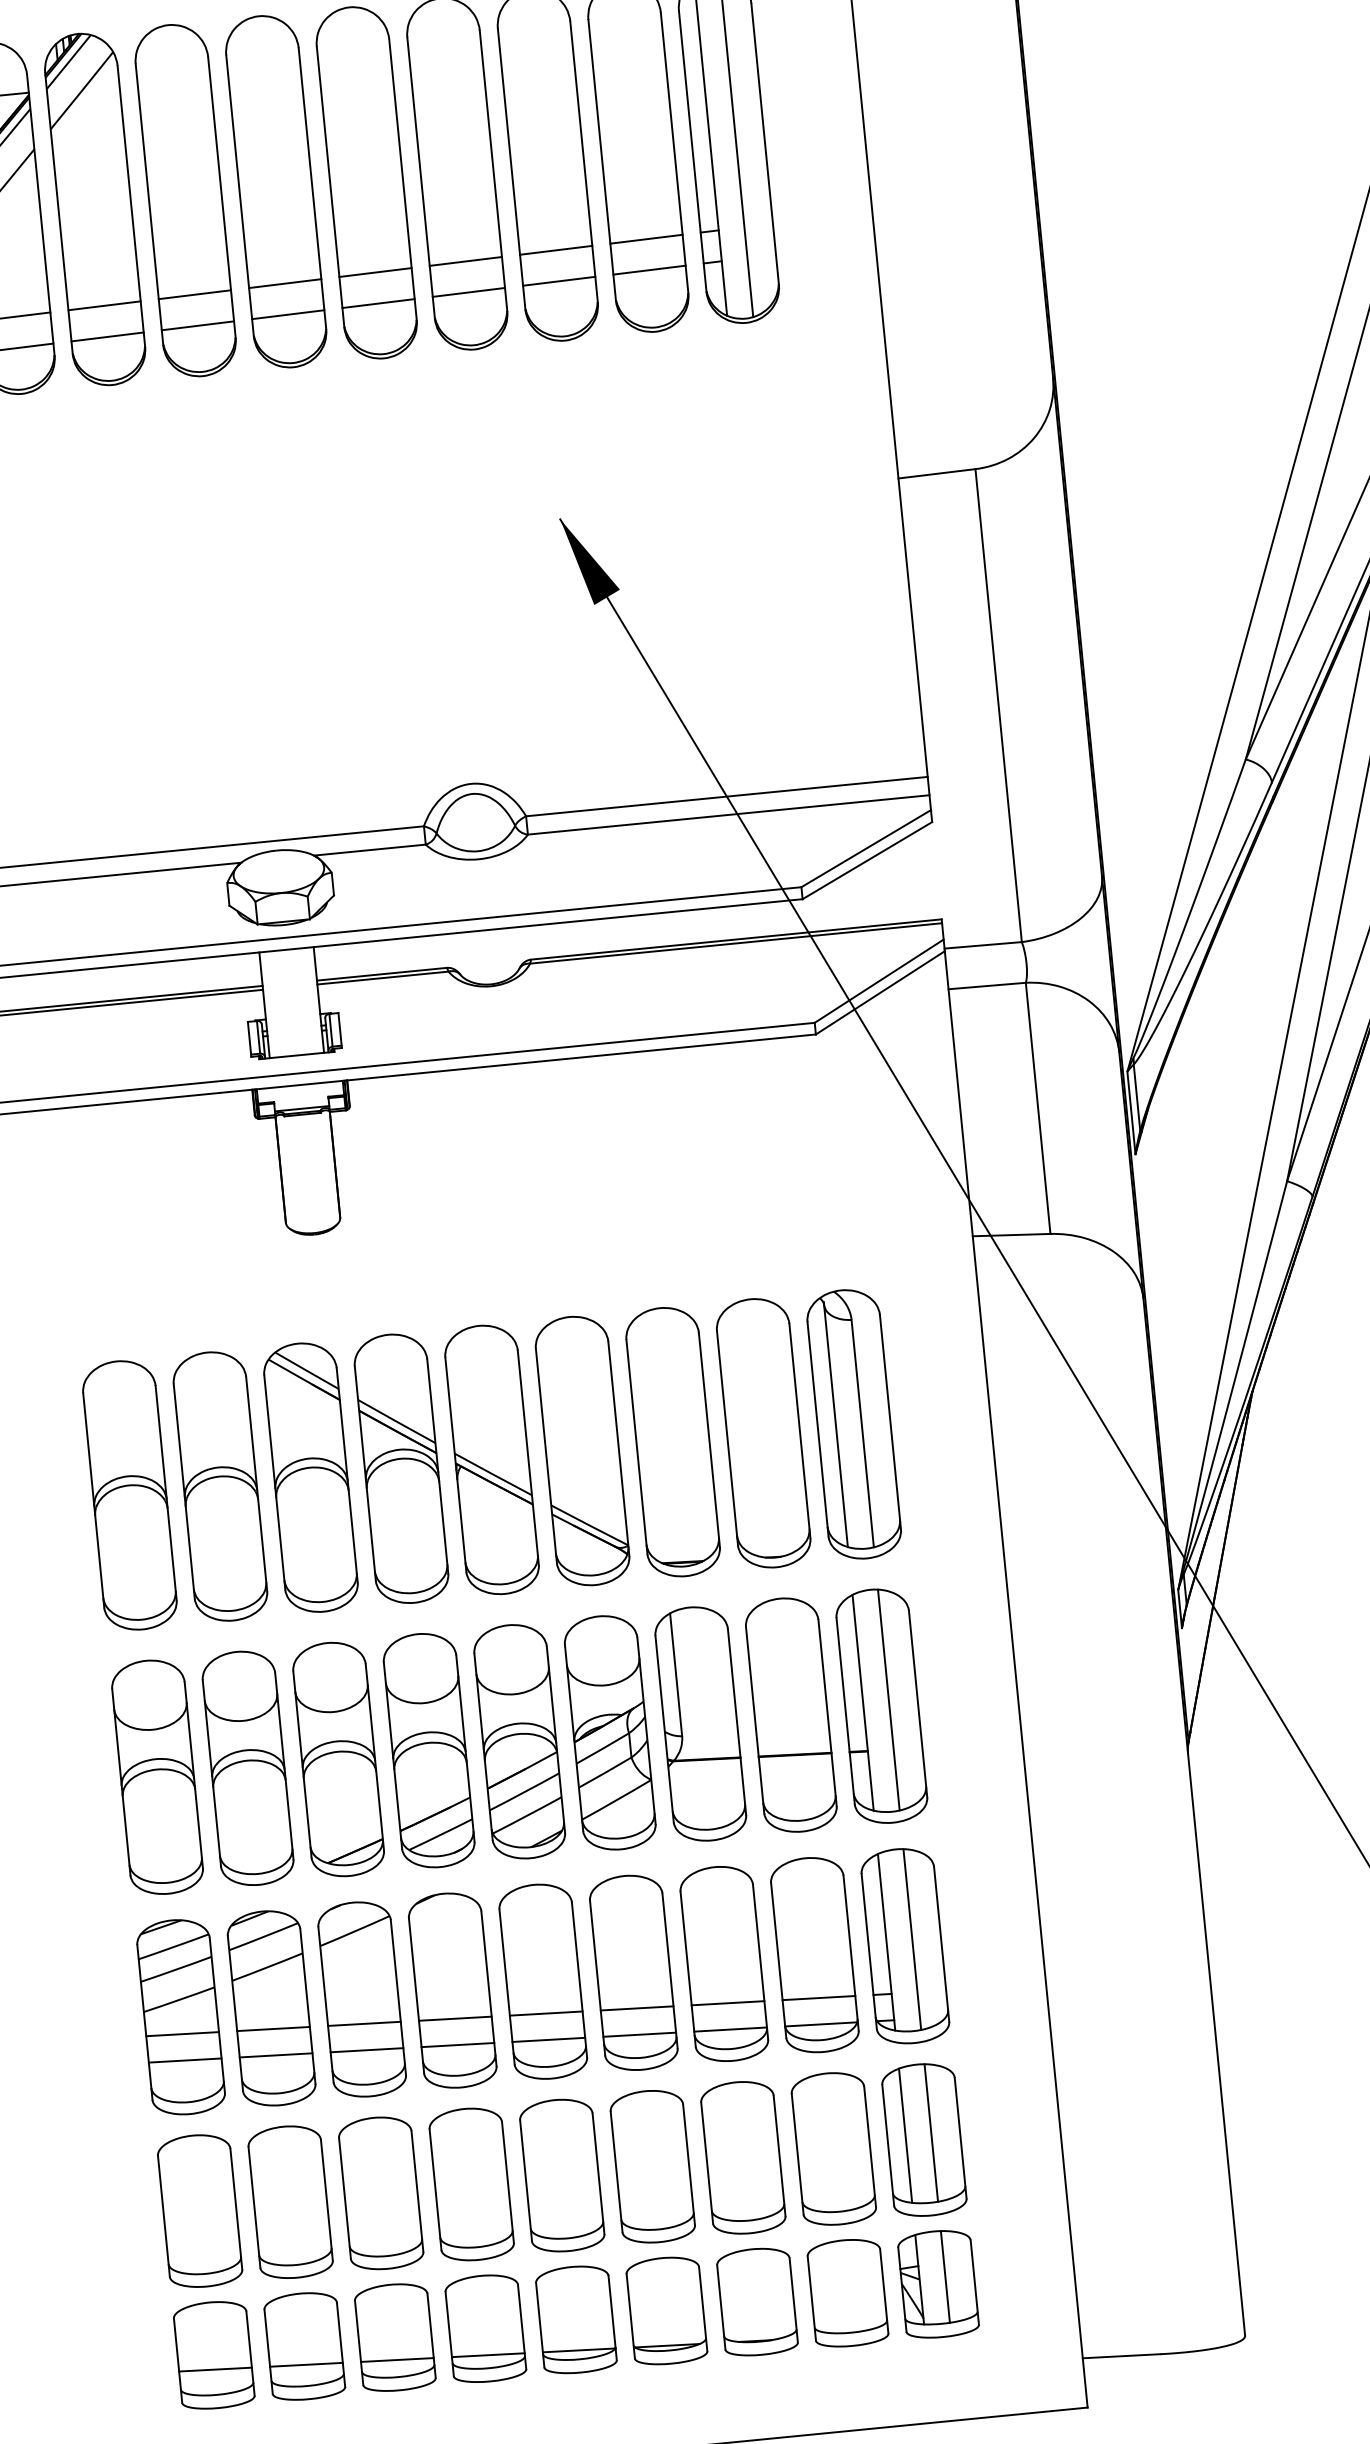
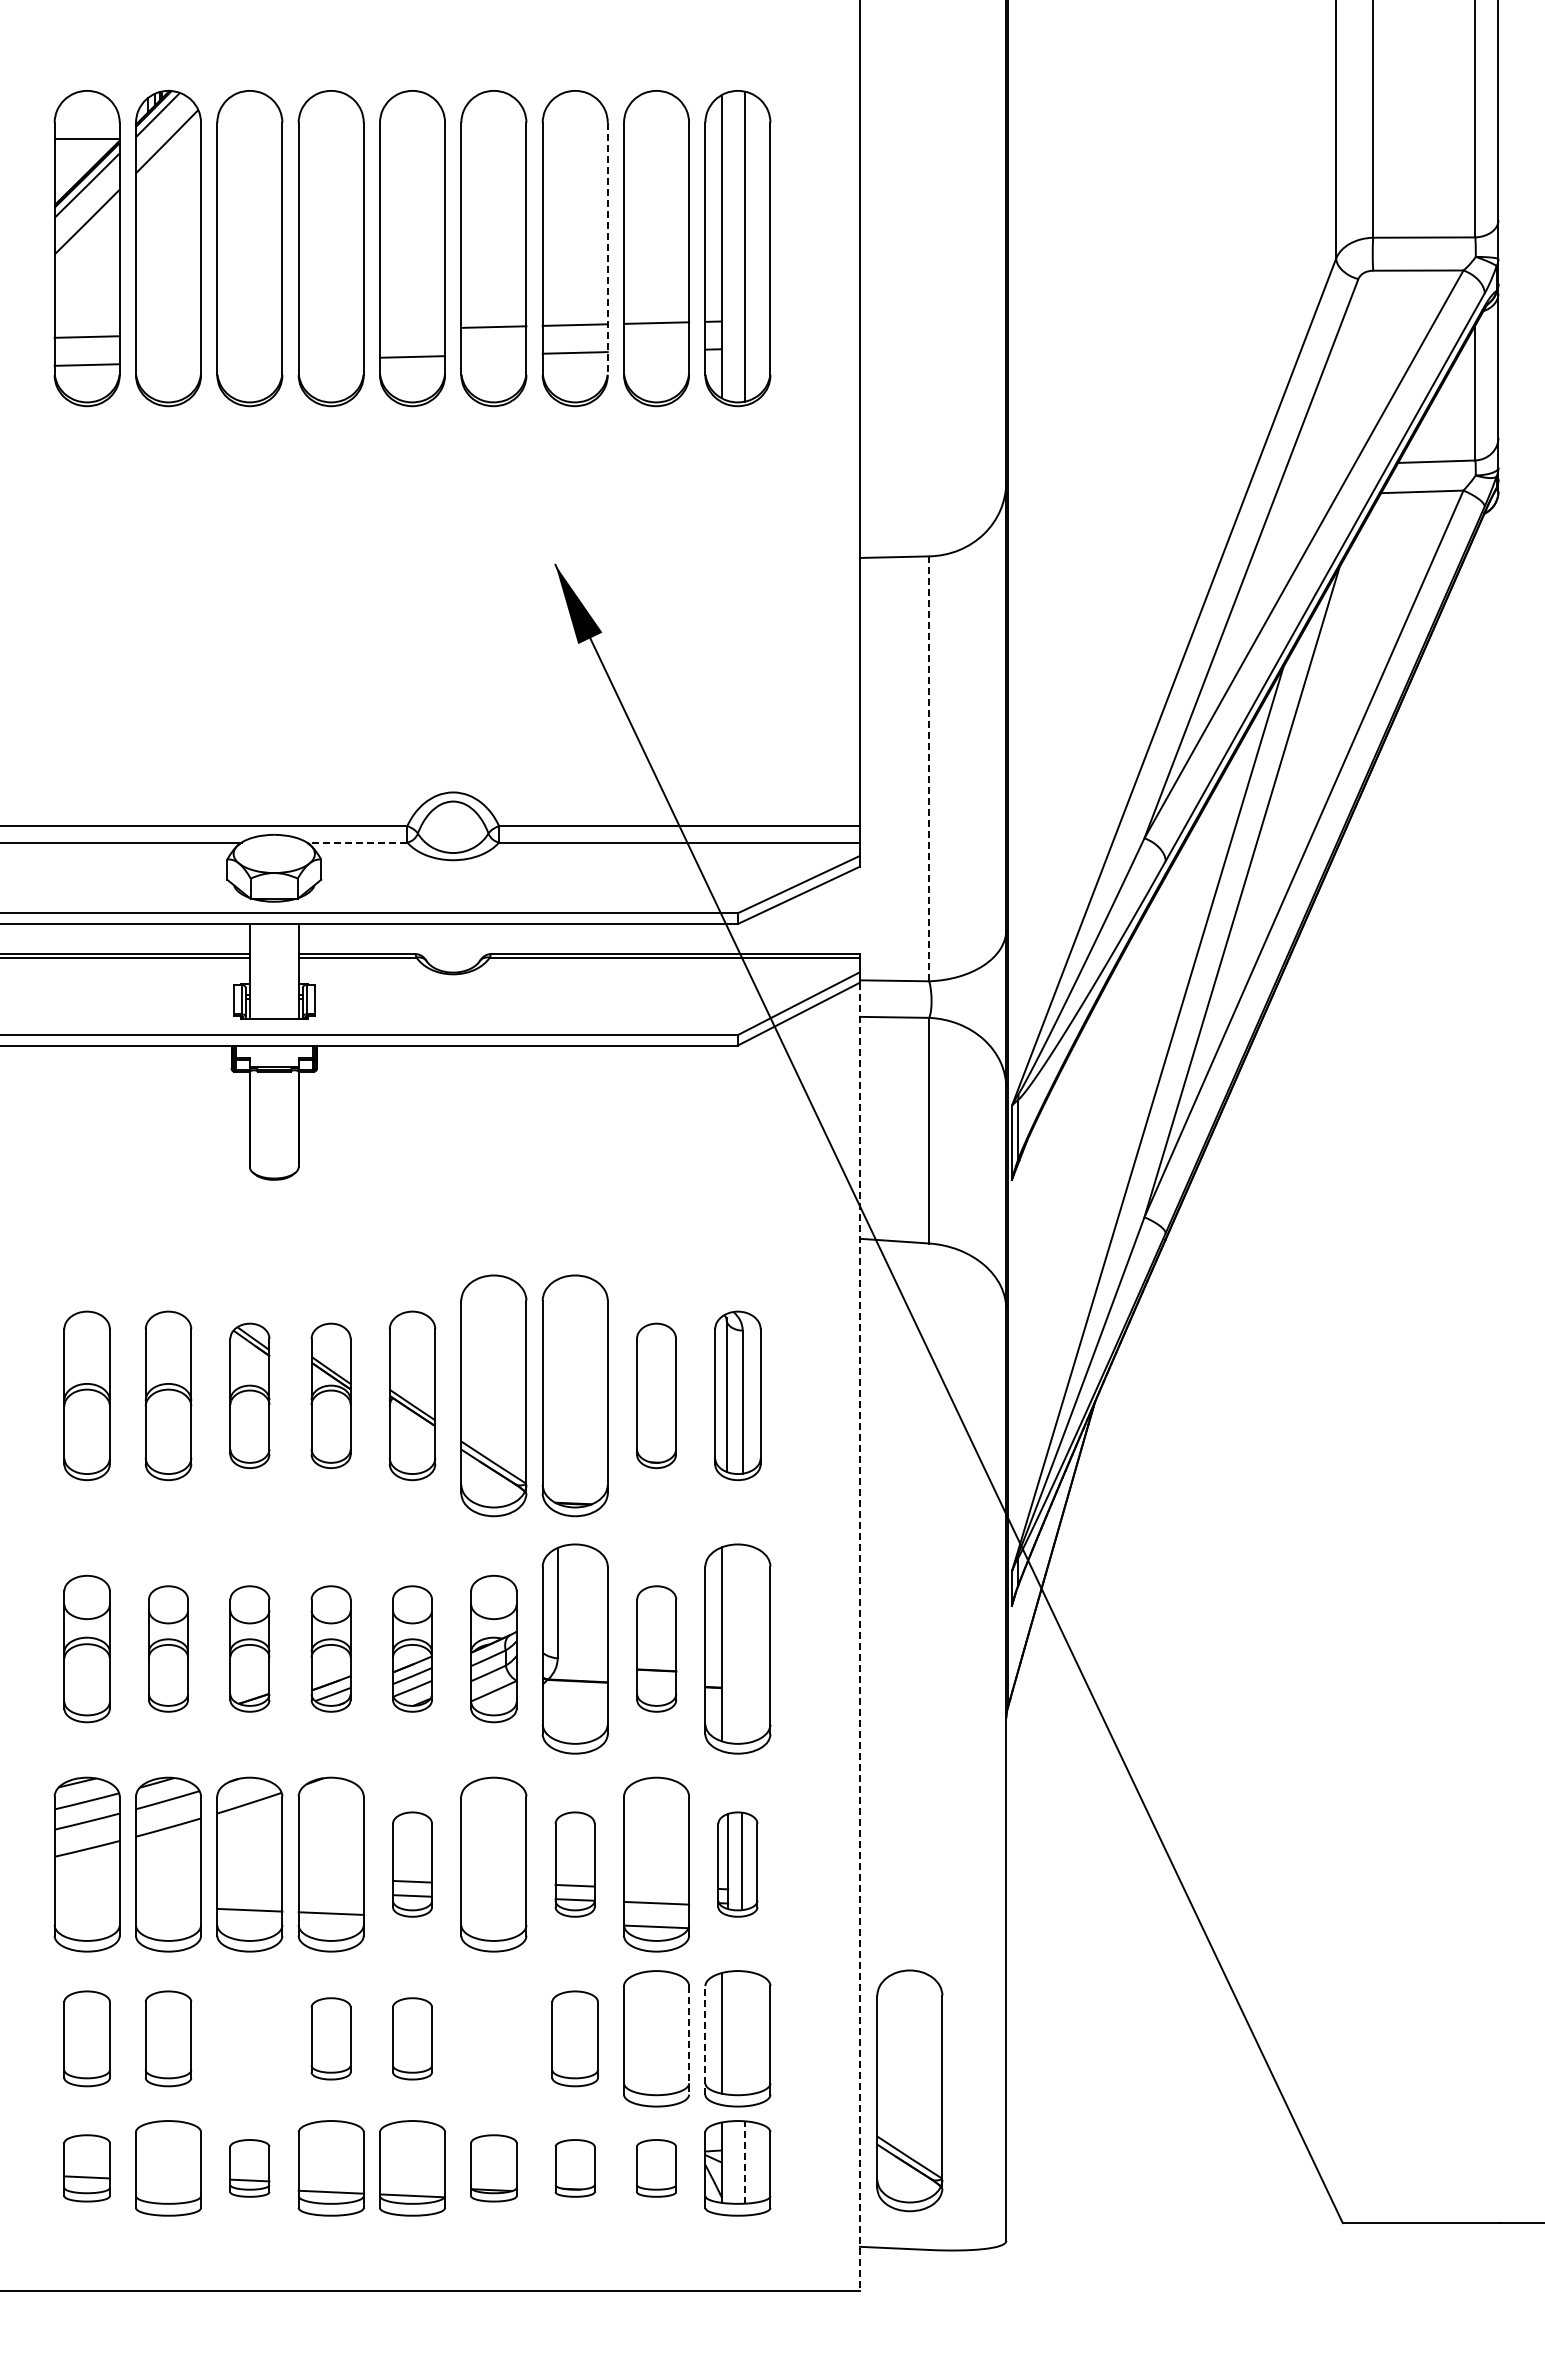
line: (583, 162) -> (607, 249), solid -> dashed
line: (649, 269) -> (656, 350), removed
line: (375, 271) -> (412, 328), removed
line: (284, 283) -> (330, 330), removed
line: (468, 291) -> (493, 354), removed
line: (194, 294) -> (249, 332), removed
line: (104, 305) -> (168, 334), removed
line: (287, 314) -> (330, 358), removed
line: (197, 325) -> (249, 360), removed
line: (107, 336) -> (168, 362), removed
line: (998, 706) -> (929, 769), solid -> dashed
line: (369, 850) -> (356, 842), solid -> dashed
part: (853, 1424) -> (737, 1395), size x0.7
part: (763, 1432) -> (656, 1395), size x0.6
part: (491, 1459) -> (412, 1395), size x0.7
part: (400, 1468) -> (330, 1395), size x0.6
part: (310, 1477) -> (249, 1395), size x0.6
part: (220, 1486) -> (168, 1395), size x0.7
part: (128, 1495) -> (86, 1395), size x0.7
line: (1015, 1680) -> (859, 1637), solid -> dashed
line: (888, 1699) -> (744, 1643), removed
part: (791, 1714) -> (656, 1648), size x0.6
part: (609, 1732) -> (493, 1648), size x0.7
part: (519, 1741) -> (412, 1648), size x0.6
part: (428, 1750) -> (330, 1648), size x0.6
part: (338, 1758) -> (249, 1648), size x0.6
part: (247, 1767) -> (168, 1648), size x0.6
part: (156, 1776) -> (86, 1648), size x0.7
part: (904, 1946) -> (737, 1864), size x0.6
part: (723, 1963) -> (574, 1864), size x0.6
part: (543, 1981) -> (412, 1864), size x0.6
line: (636, 2008) -> (493, 1896), removed
line: (454, 2018) -> (330, 1889), removed
line: (364, 2023) -> (249, 1886), removed
line: (273, 2028) -> (168, 1882), removed
line: (181, 2033) -> (86, 1879), removed
line: (639, 2033) -> (493, 1919), removed
line: (276, 2054) -> (168, 1906), removed
line: (184, 2060) -> (86, 1903), removed
line: (930, 2132) -> (744, 2032), removed
line: (888, 2144) -> (705, 2039), solid -> dashed
line: (870, 2147) -> (689, 2040), solid -> dashed
part: (742, 2157) -> (574, 2038), size x0.7
part: (652, 2166) -> (493, 2038), removed
part: (562, 2175) -> (412, 2038), size x0.6
part: (1120, 2178) -> (909, 2090), added
part: (470, 2184) -> (330, 2038), size x0.6
part: (380, 2193) -> (249, 2038), removed
part: (290, 2201) -> (168, 2038), size x0.7
part: (199, 2210) -> (86, 2038), size x0.7
line: (944, 2275) -> (744, 2161), solid -> dashed
part: (847, 2293) -> (656, 2168), size x0.6
part: (756, 2302) -> (574, 2168), size x0.6
part: (666, 2311) -> (493, 2168), size x0.7
part: (394, 2337) -> (249, 2168), size x0.6
part: (213, 2355) -> (86, 2168), size x0.7
line: (306, 2364) -> (168, 2184), removed

